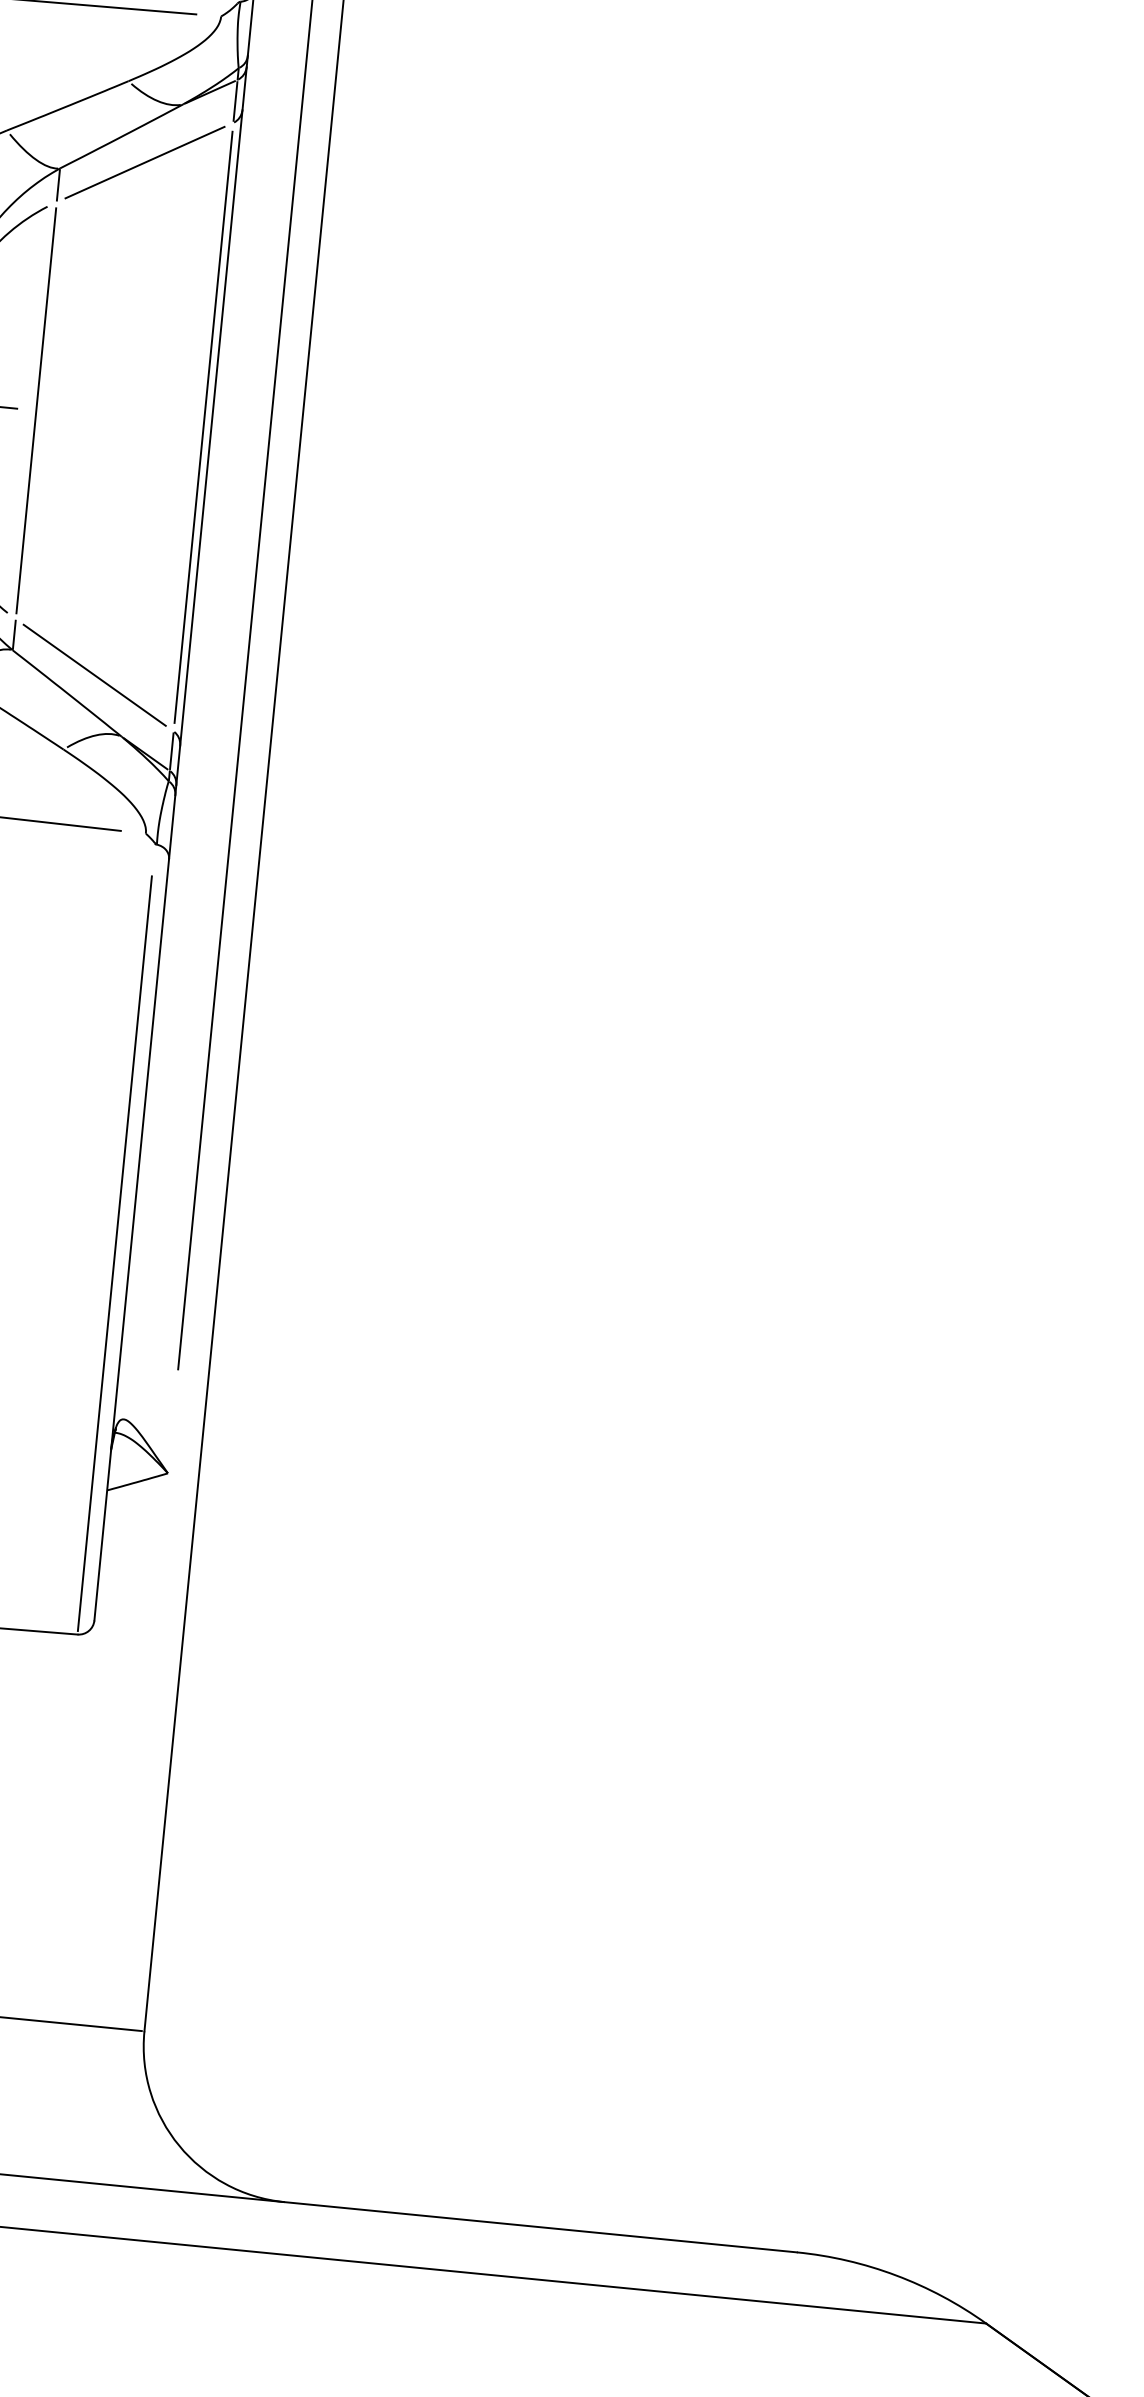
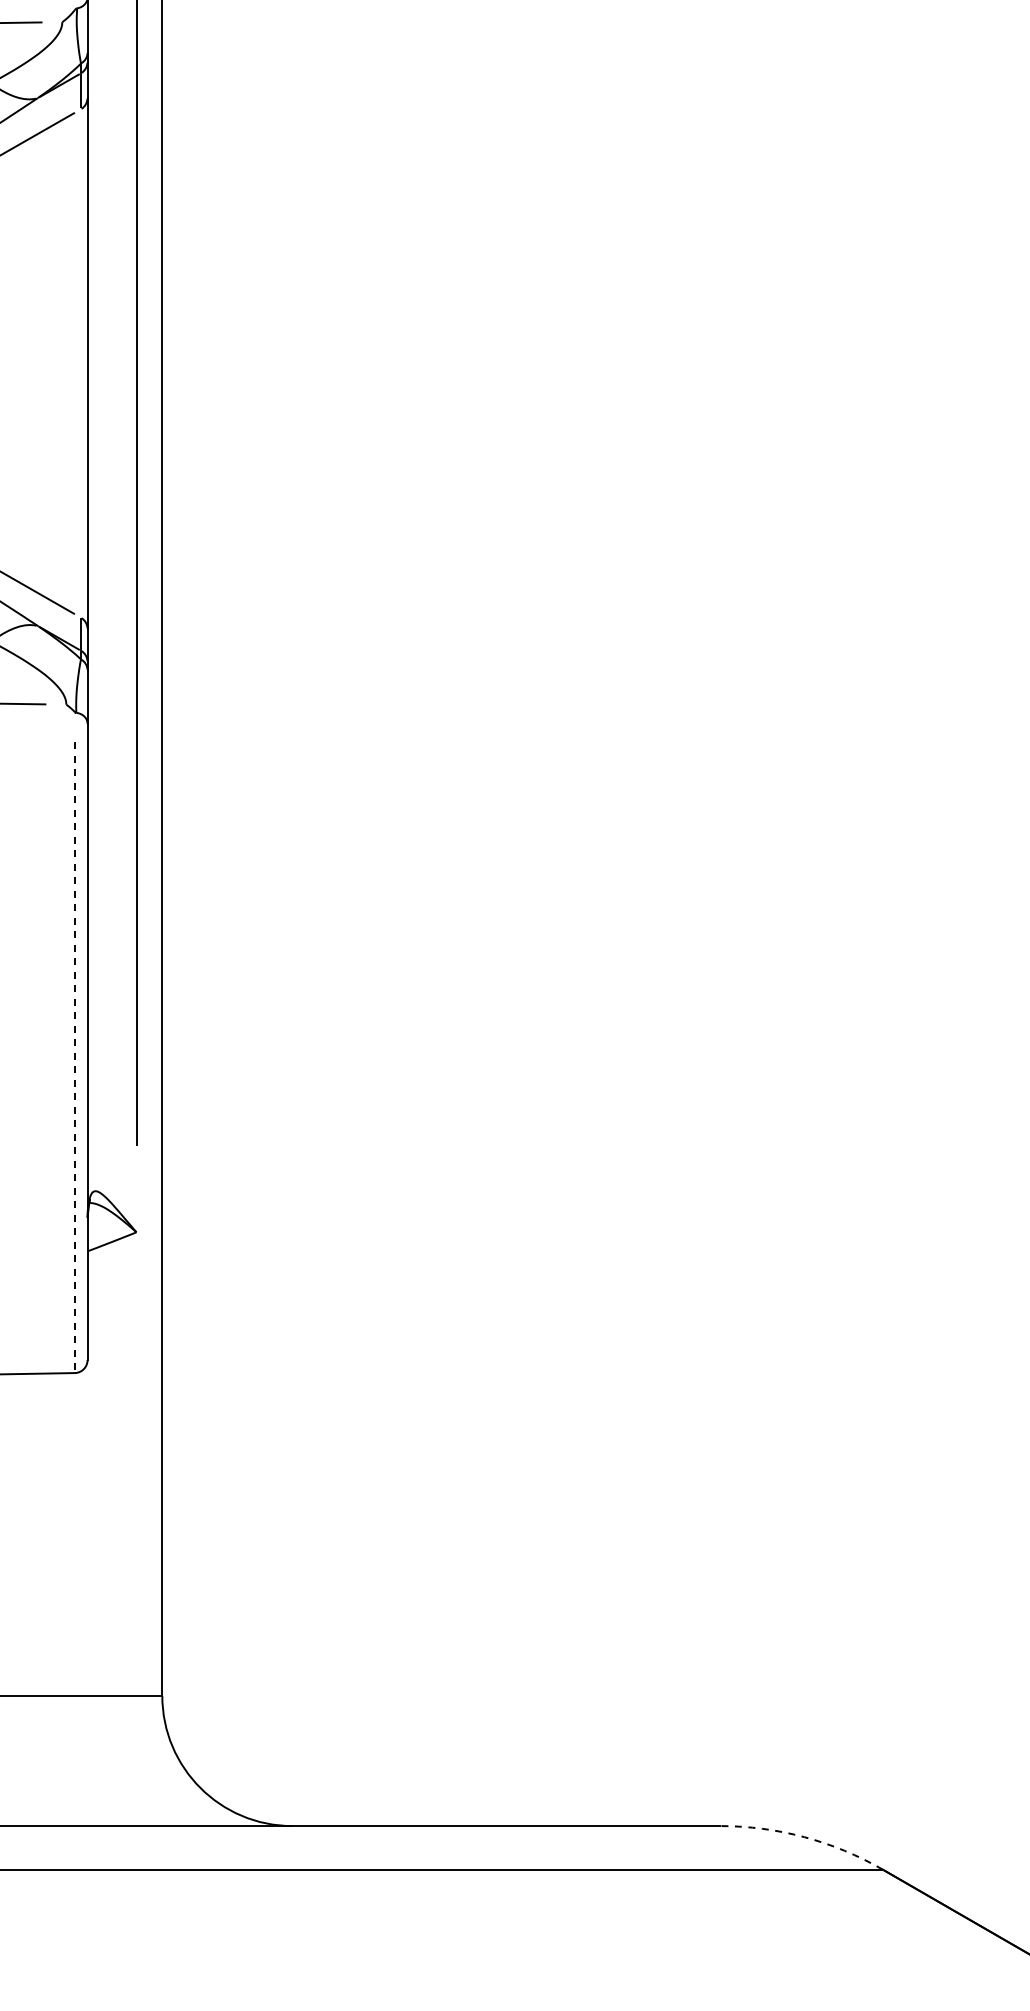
line: (204, 427) -> (81, 363), removed
line: (114, 1253) -> (74, 1054), solid -> dashed
arc: (896, 2275) -> (804, 1837), solid -> dashed

